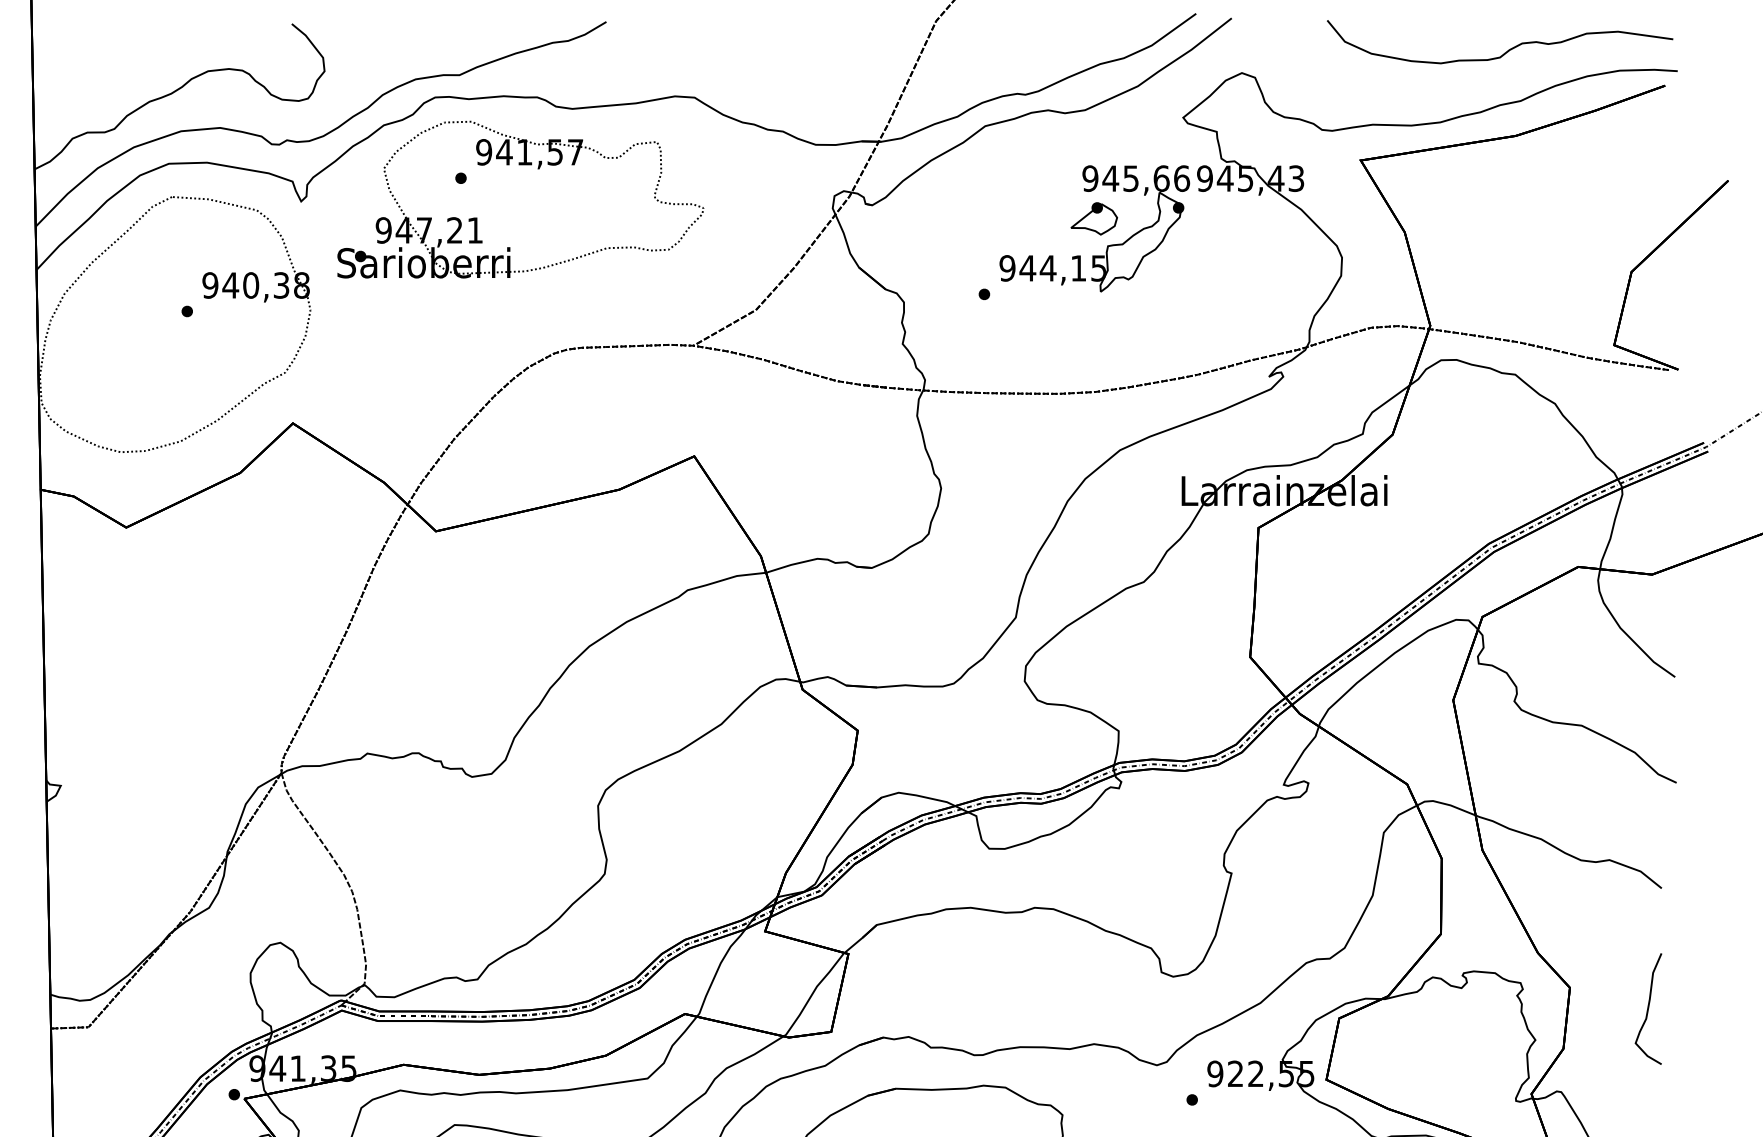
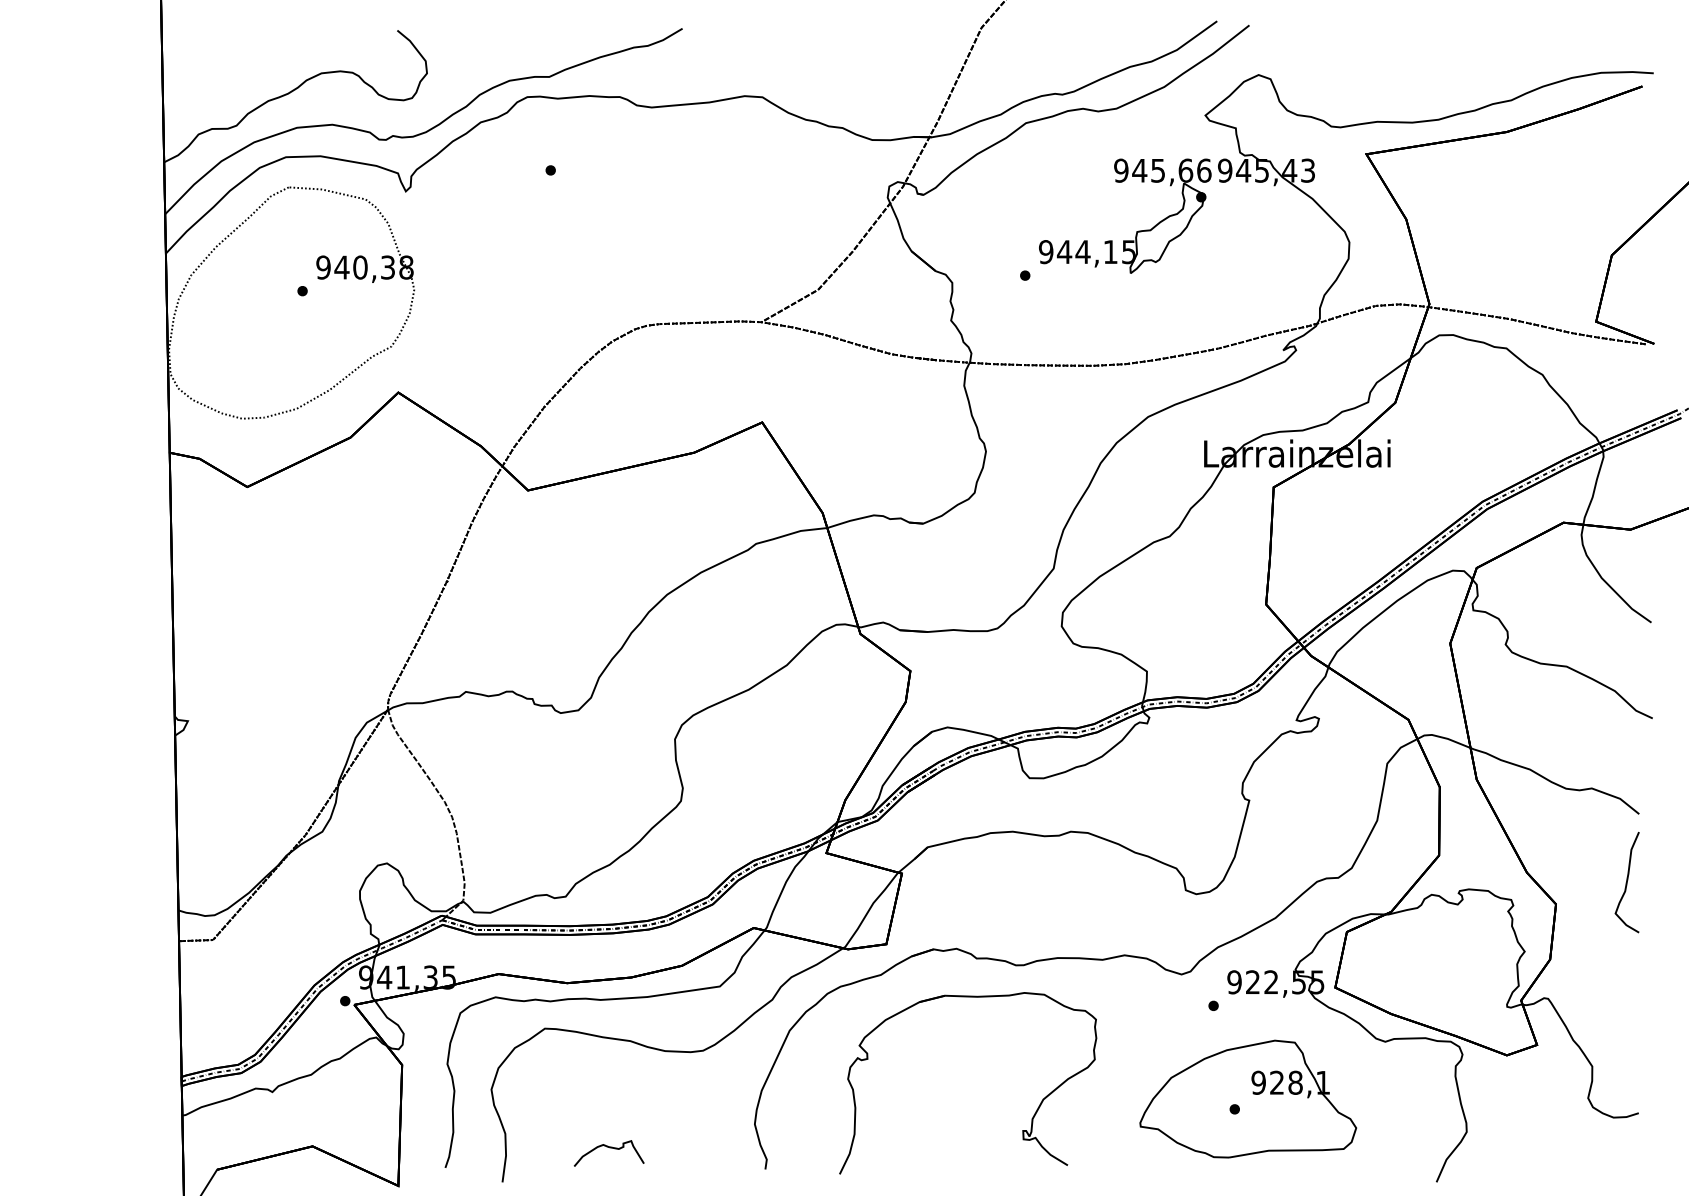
curve: (1505, 51) -> (1497, 55), removed
part: (520, 165) -> (604, 158), removed
part: (1093, 219) -> (1124, 207), removed
curve: (1647, 1009) -> (1626, 882), moved

